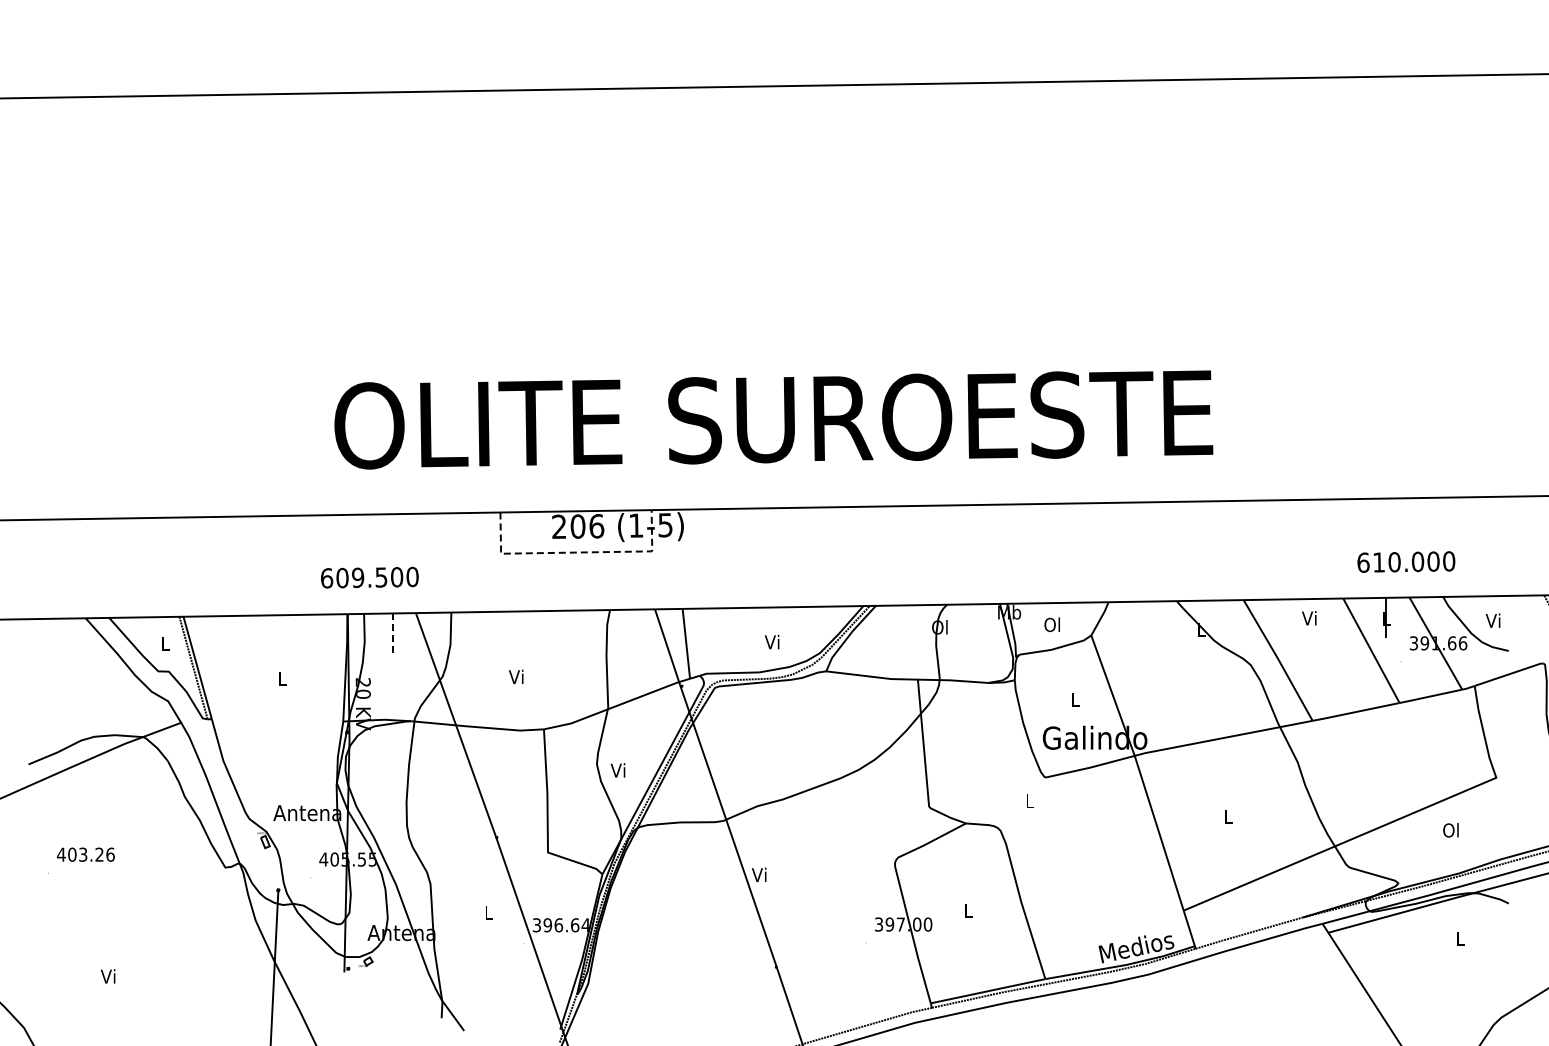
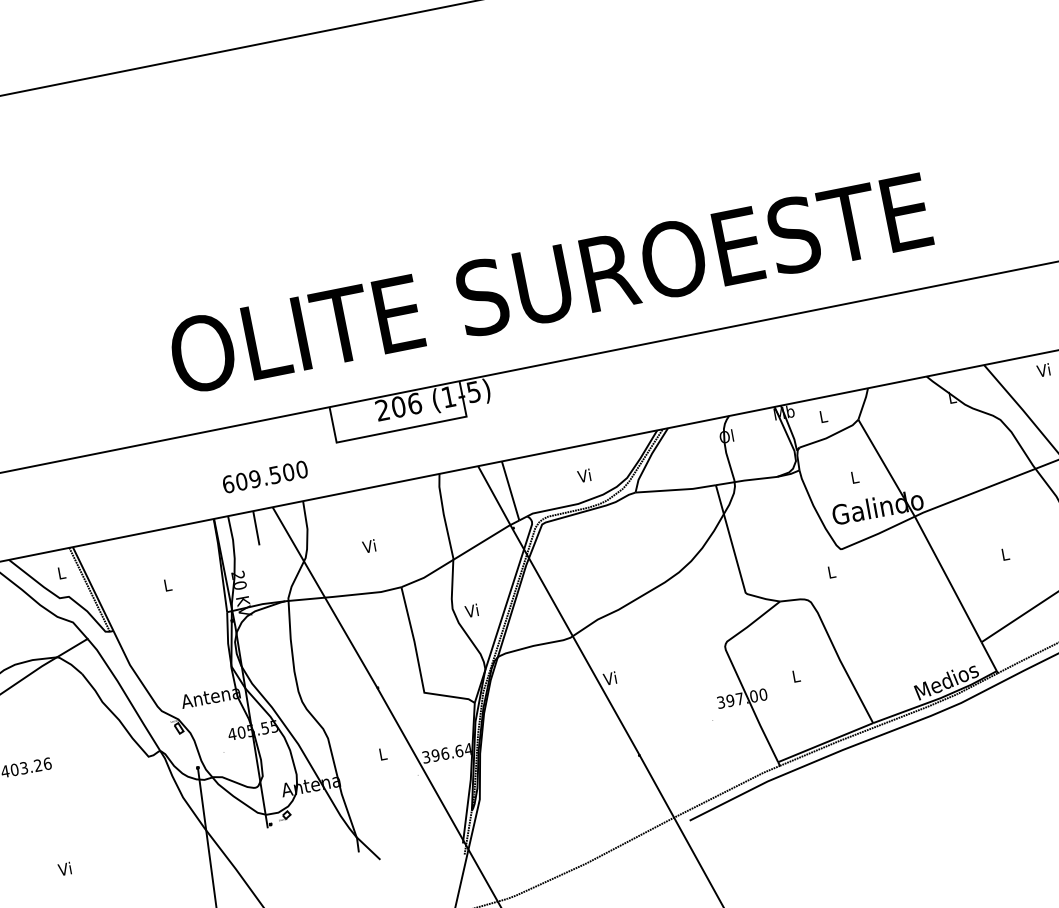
line: (576, 552) -> (401, 429), dashed -> solid
text: (369, 577) -> (264, 476), moved
text: (1051, 624) -> (822, 416), Ol -> L
line: (393, 633) -> (256, 528), dashed -> solid

